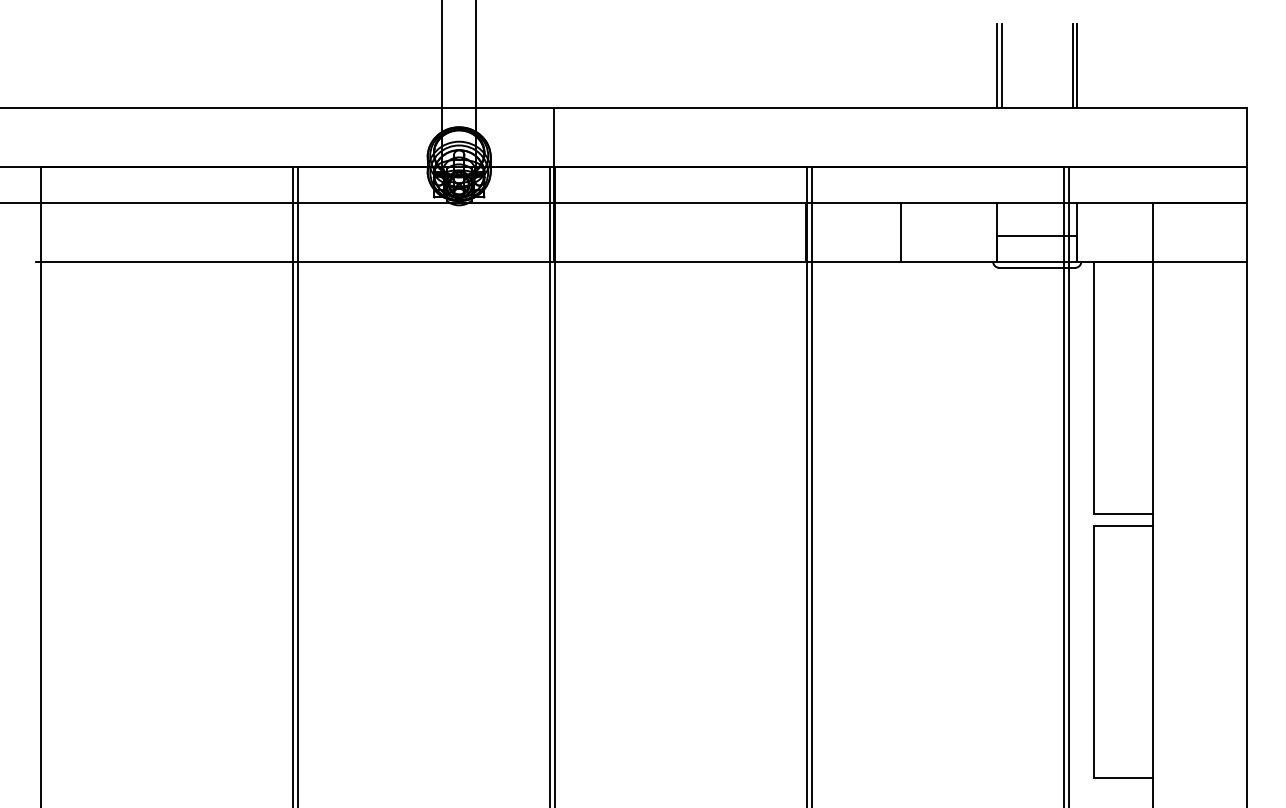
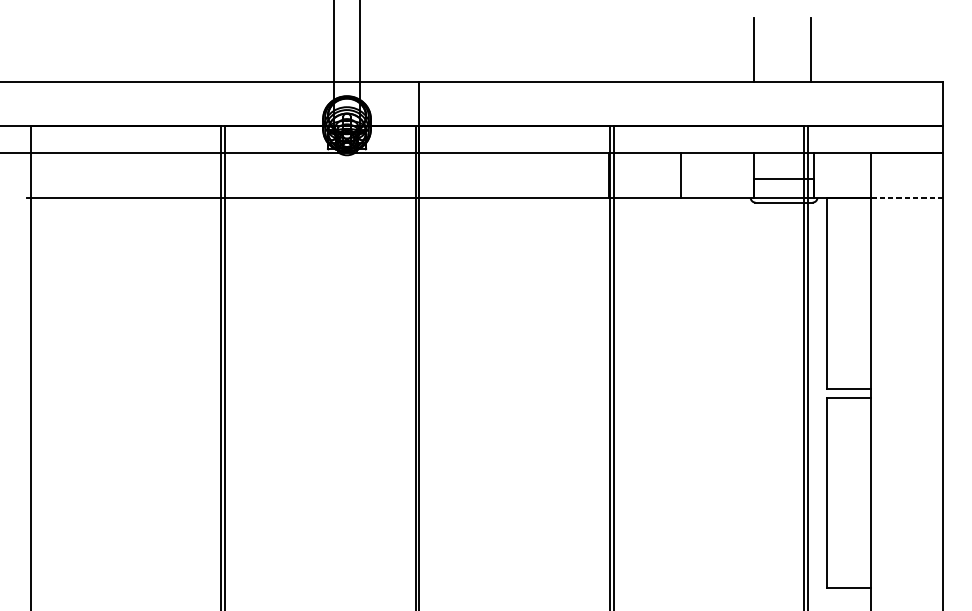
line: (1001, 66) -> (757, 50), removed
line: (1077, 66) -> (814, 50), removed
line: (1200, 261) -> (907, 197), solid -> dashed

